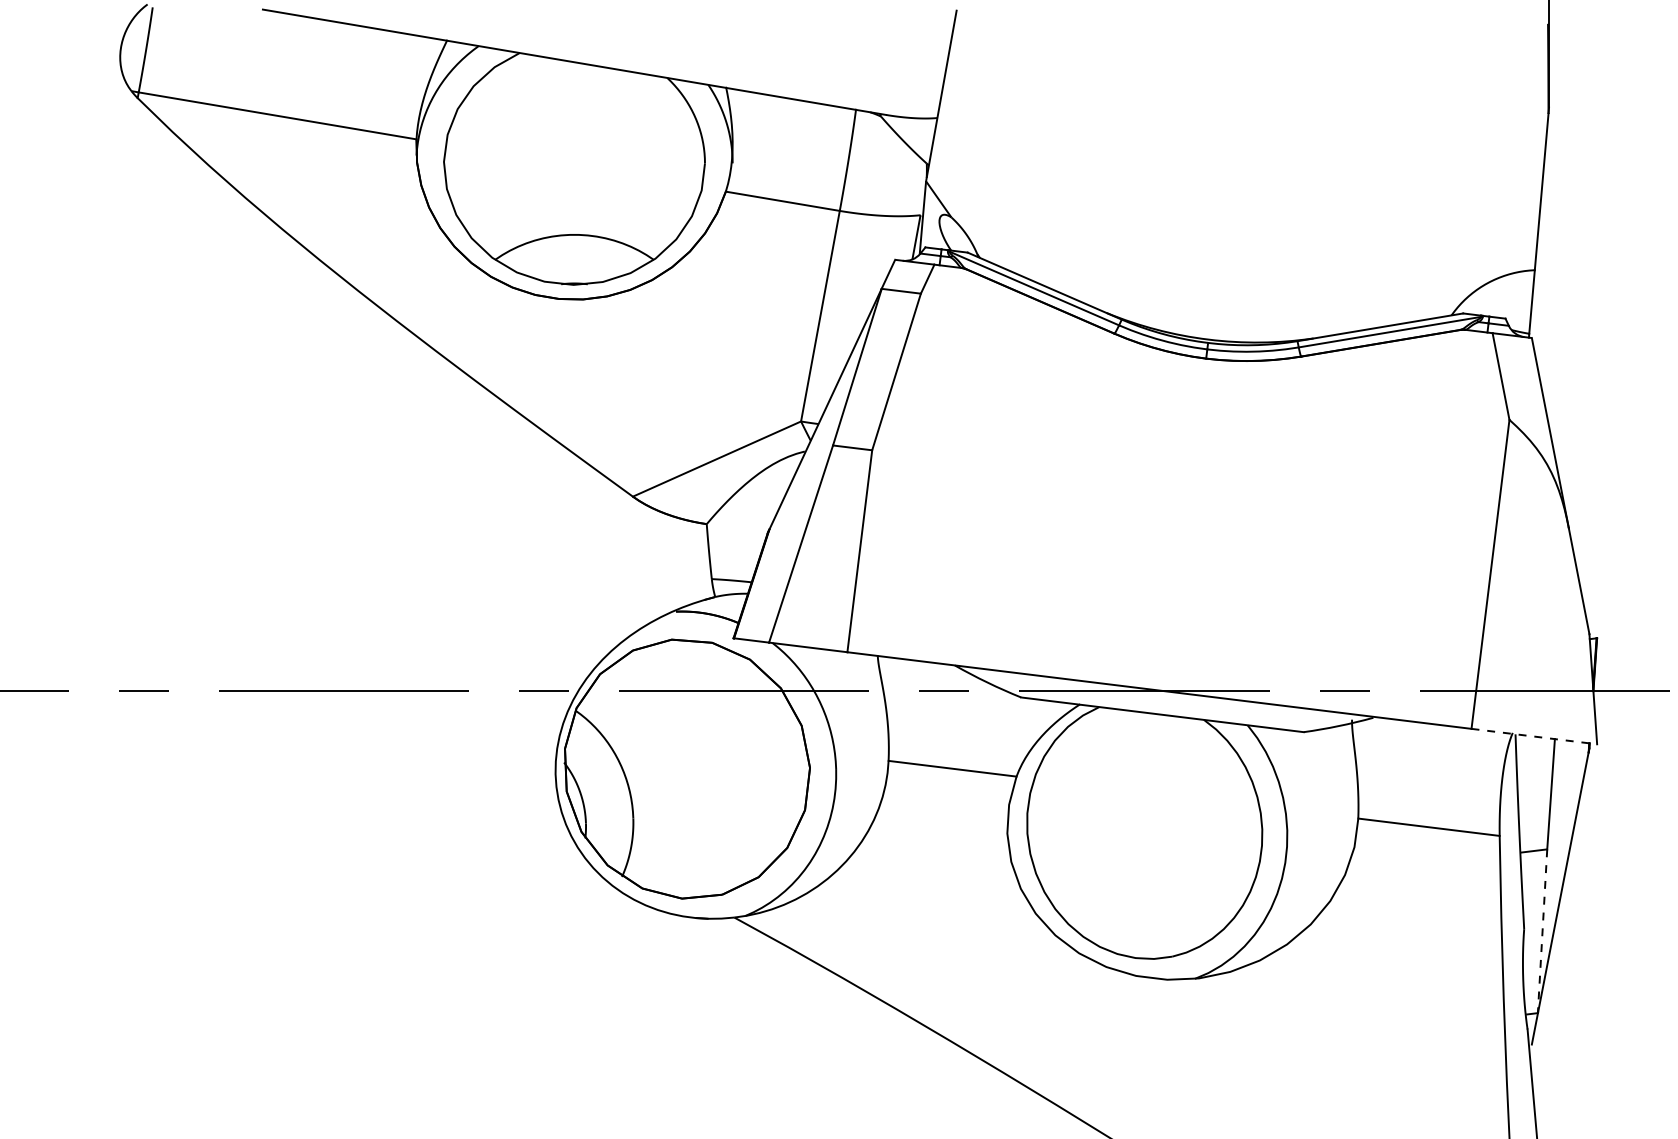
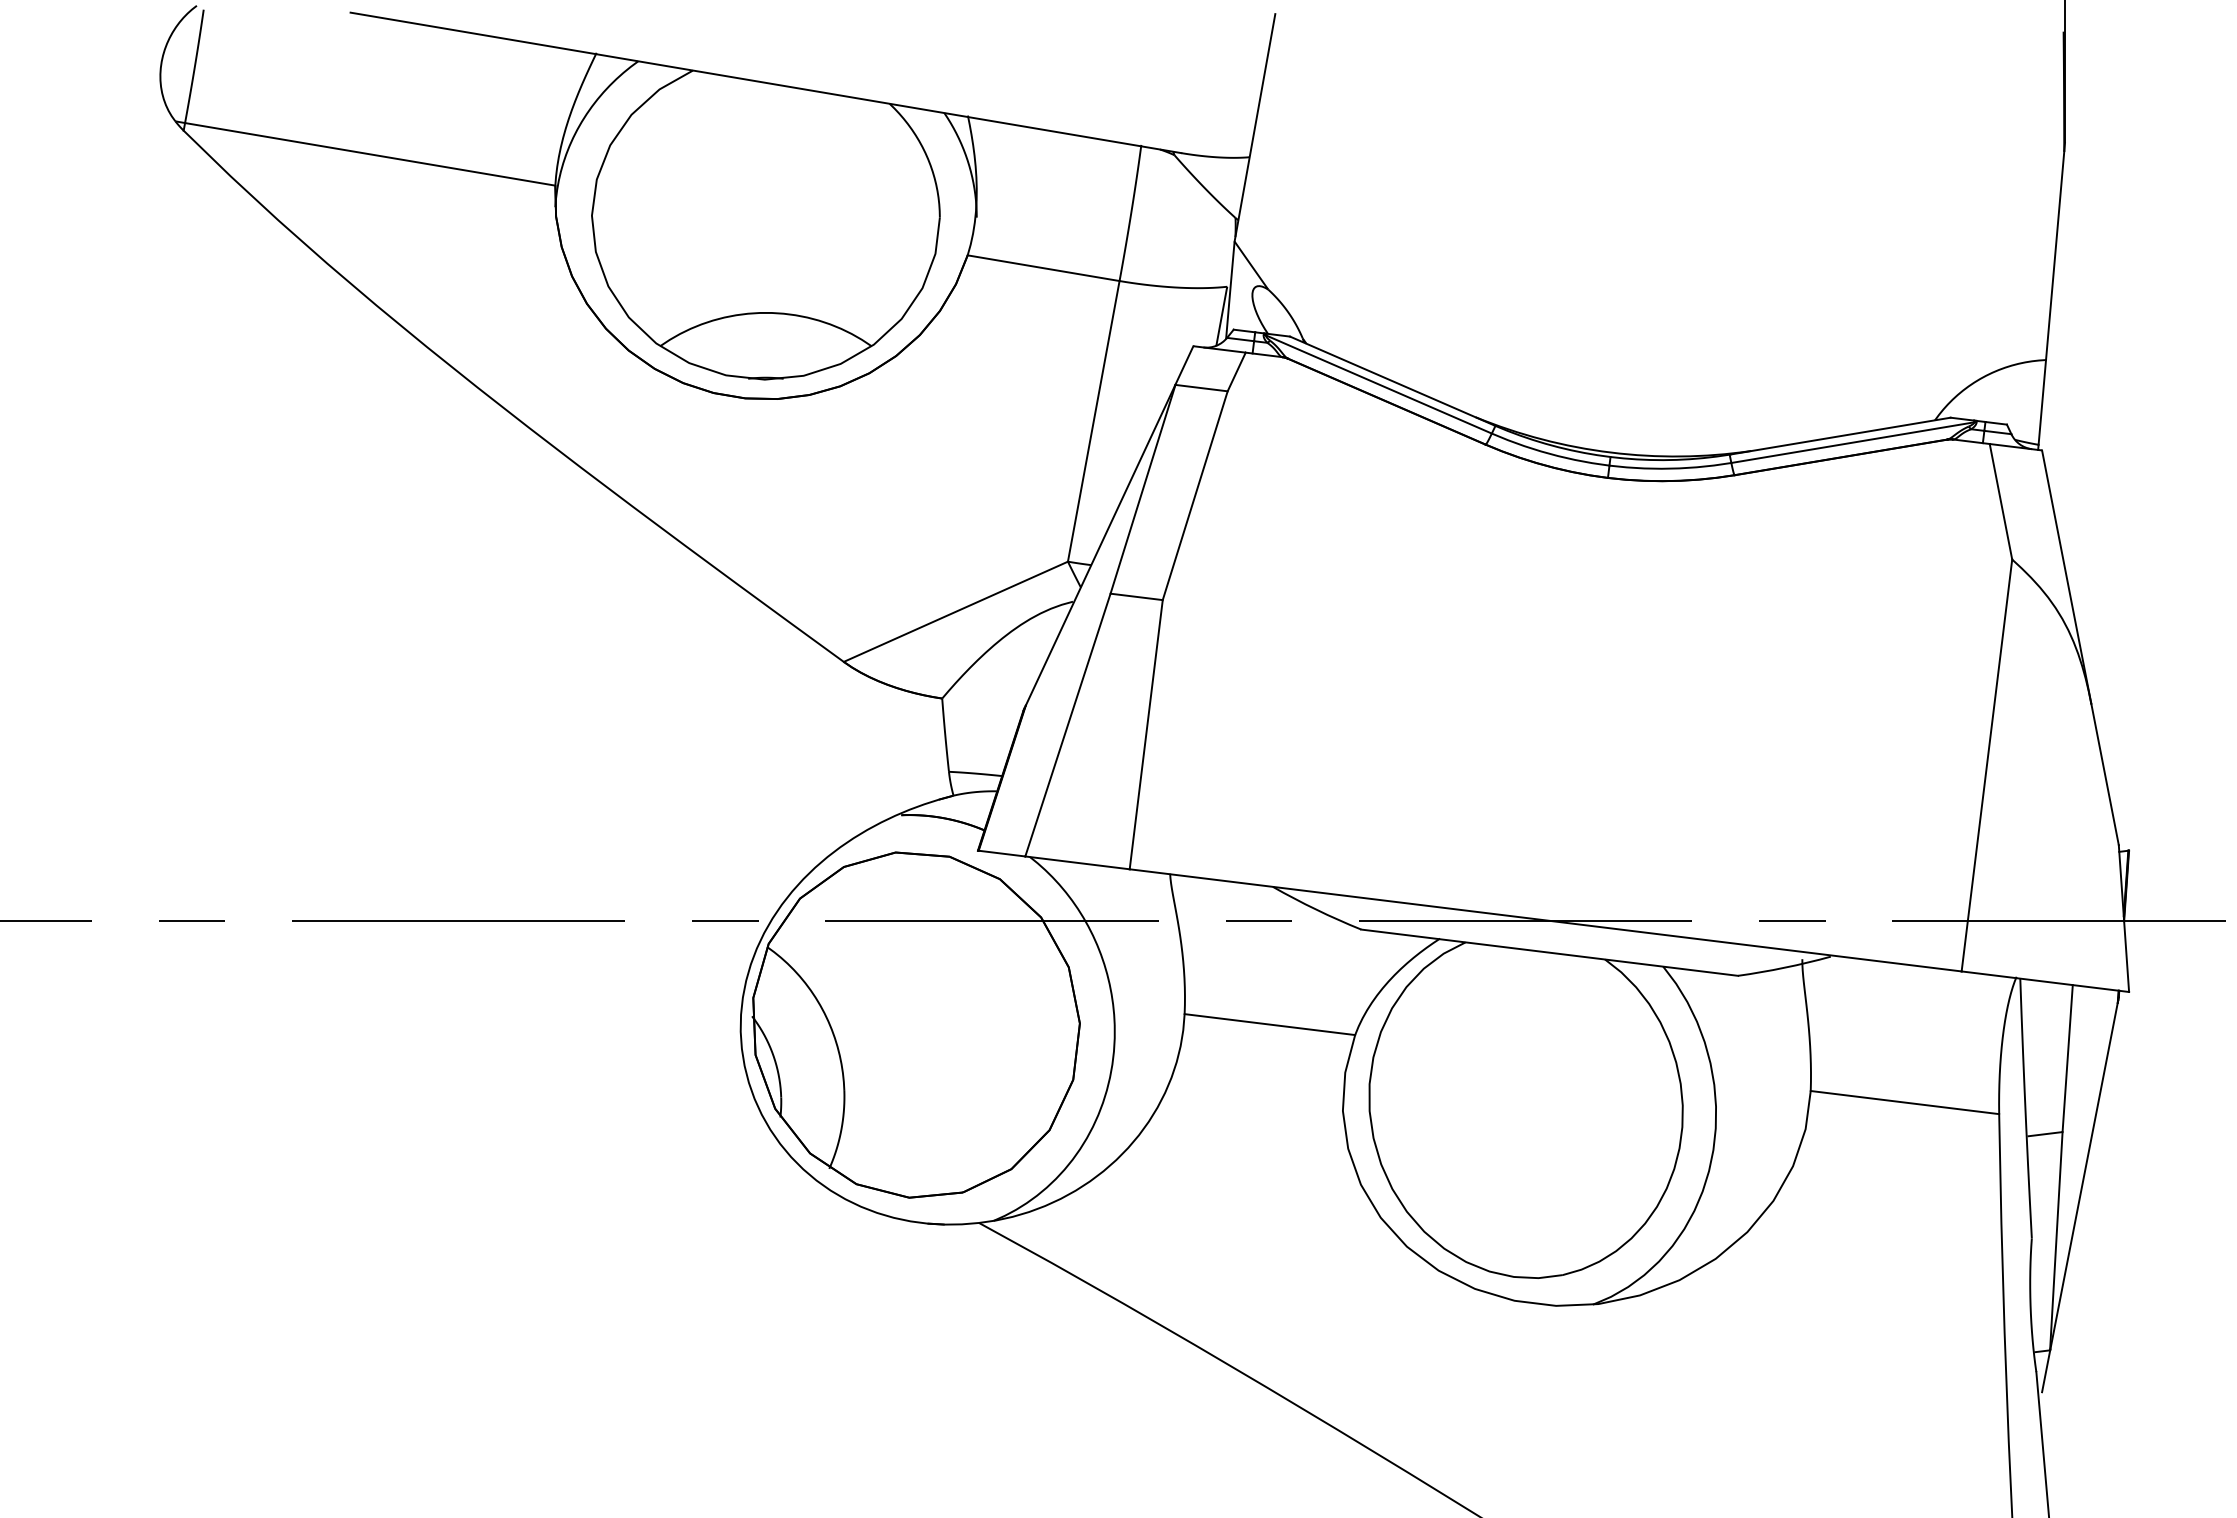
line: (1534, 736) -> (2045, 981), dashed -> solid
line: (1542, 931) -> (2056, 1241), dashed -> solid

